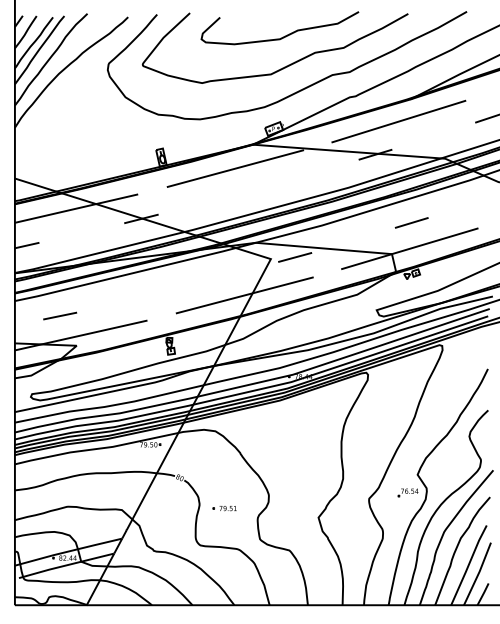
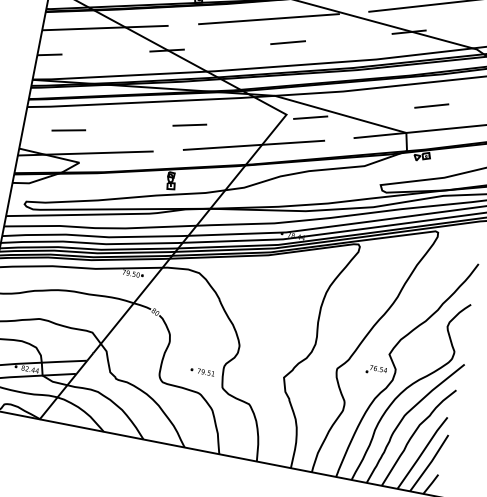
line: (258, 187) -> (288, 42), added
line: (177, 287) -> (189, 124), added
part: (224, 508) -> (202, 371), moved

